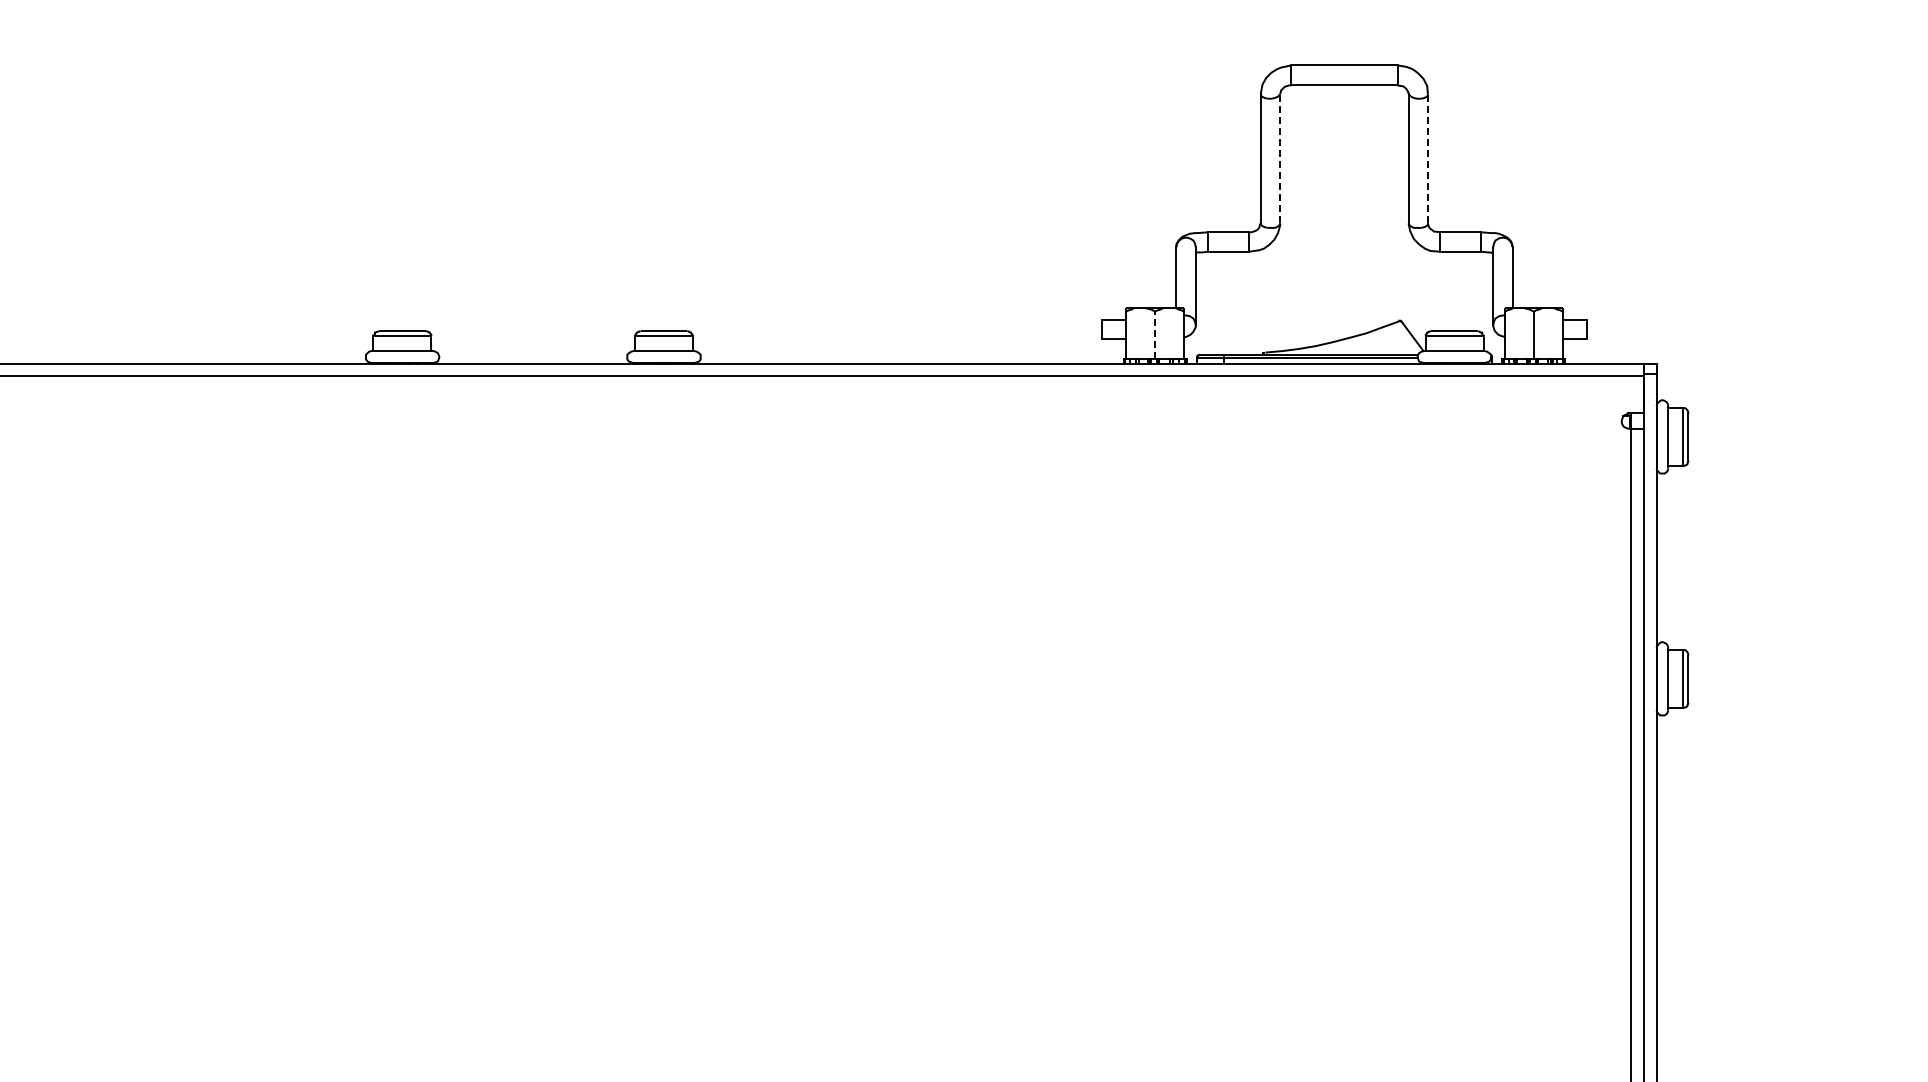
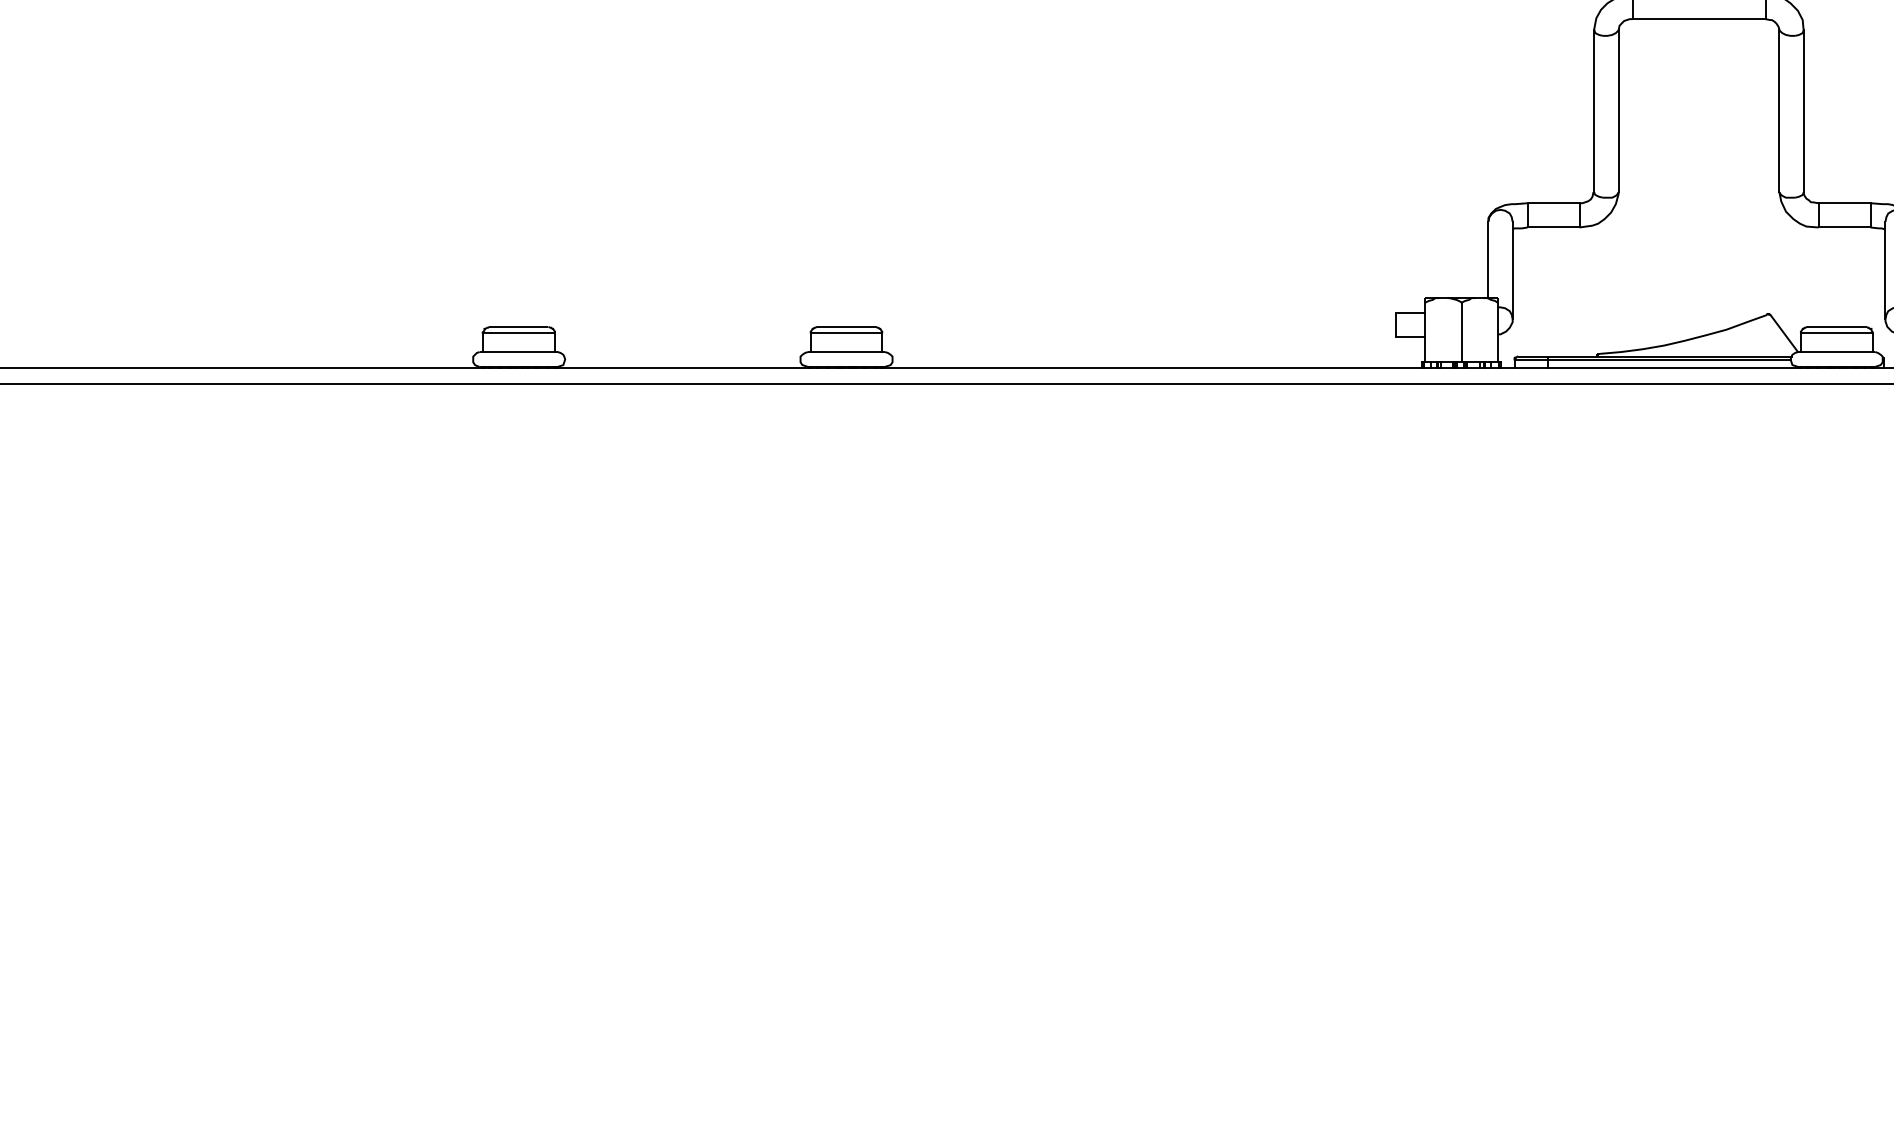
line: (1280, 158) -> (1618, 110), dashed -> solid
line: (1427, 158) -> (1803, 110), dashed -> solid
line: (1154, 335) -> (1461, 332), dashed -> solid

